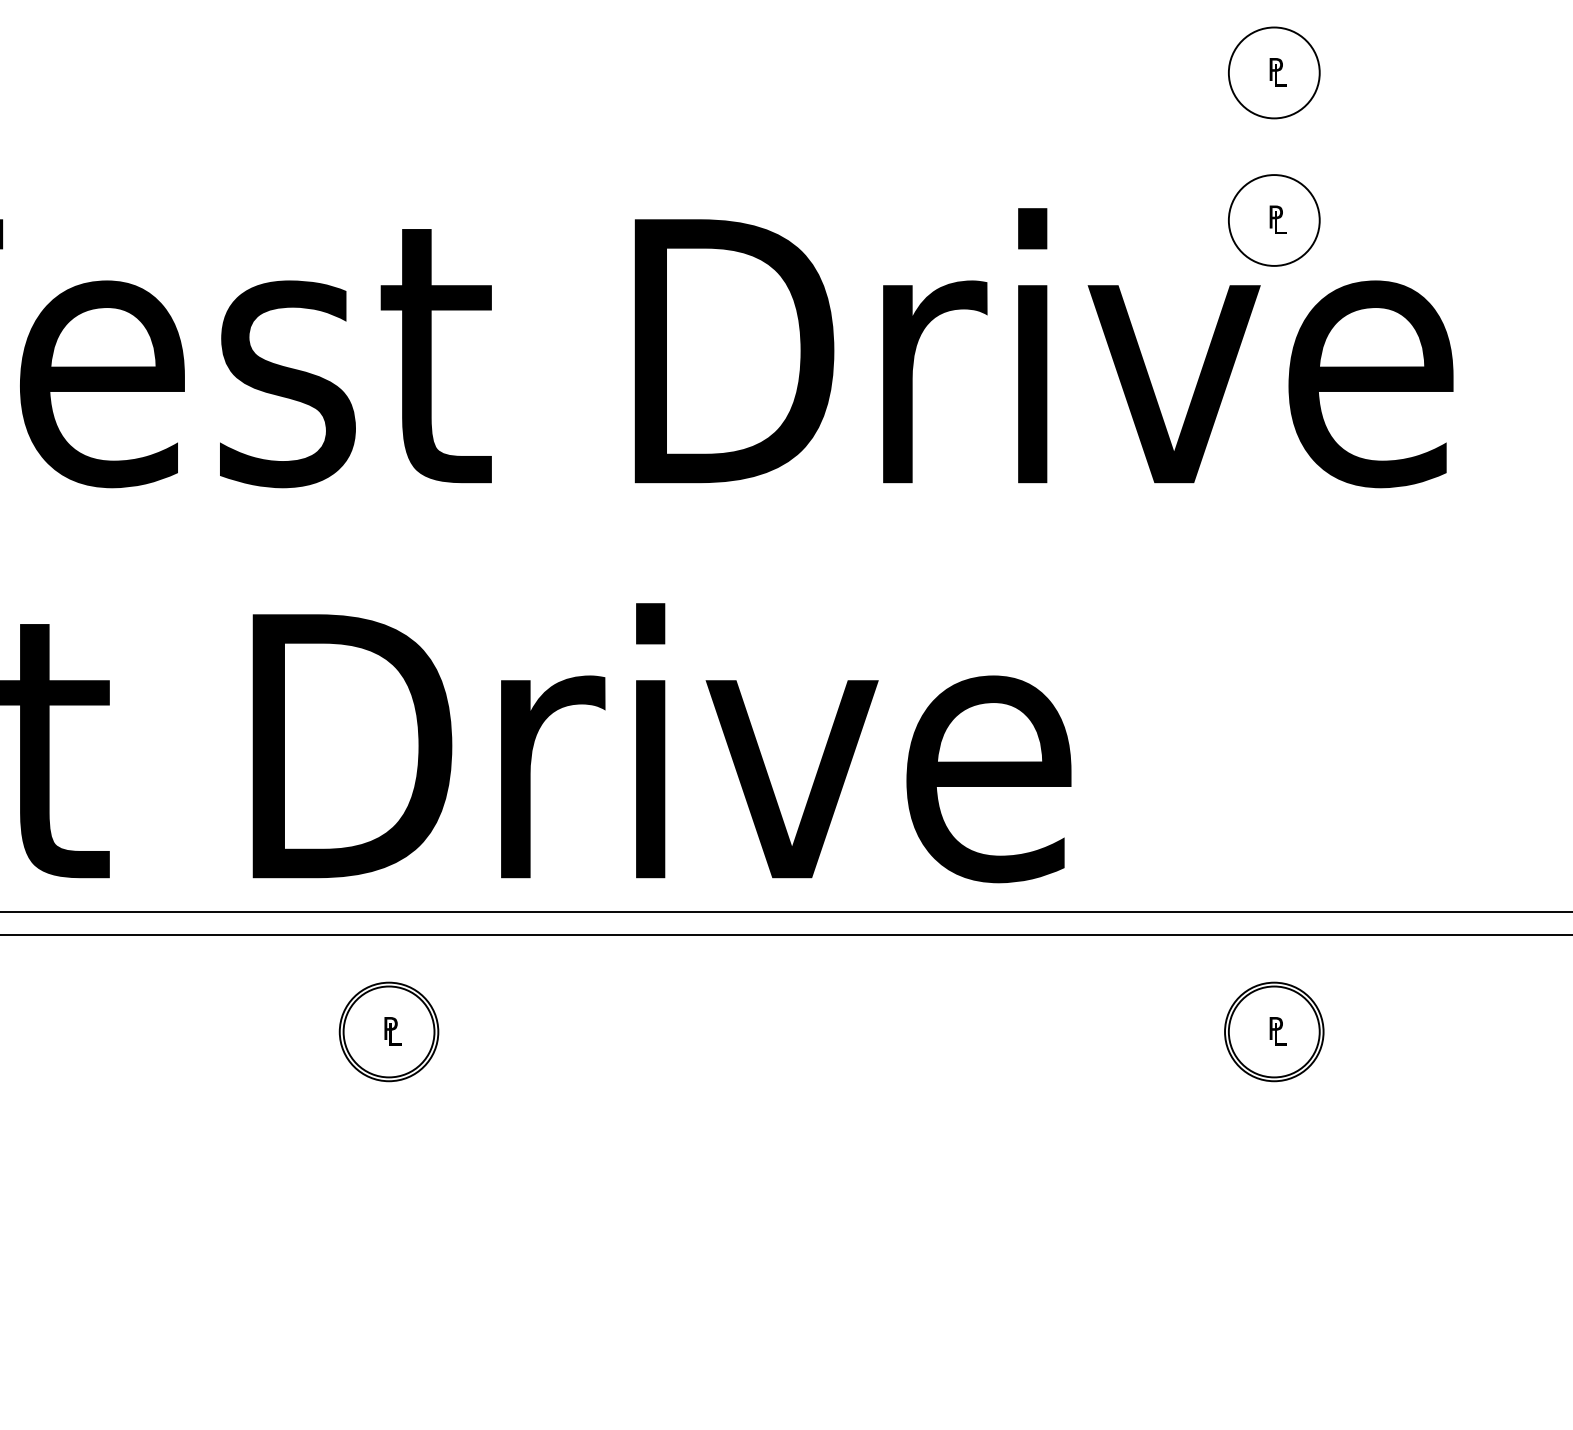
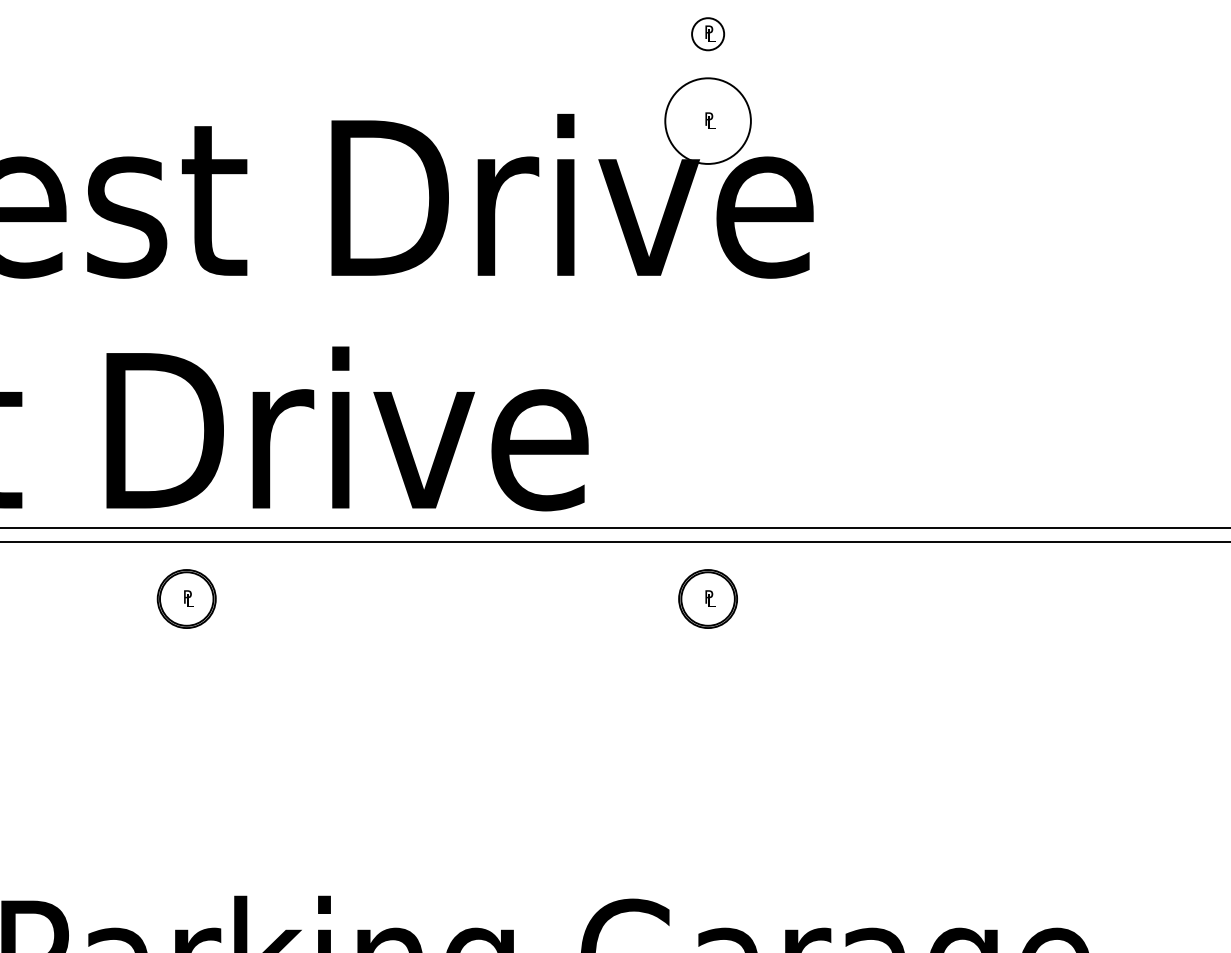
circle: (1273, 73) -> (707, 34), size x0.6
circle: (1273, 219) -> (707, 120), size x1.6

